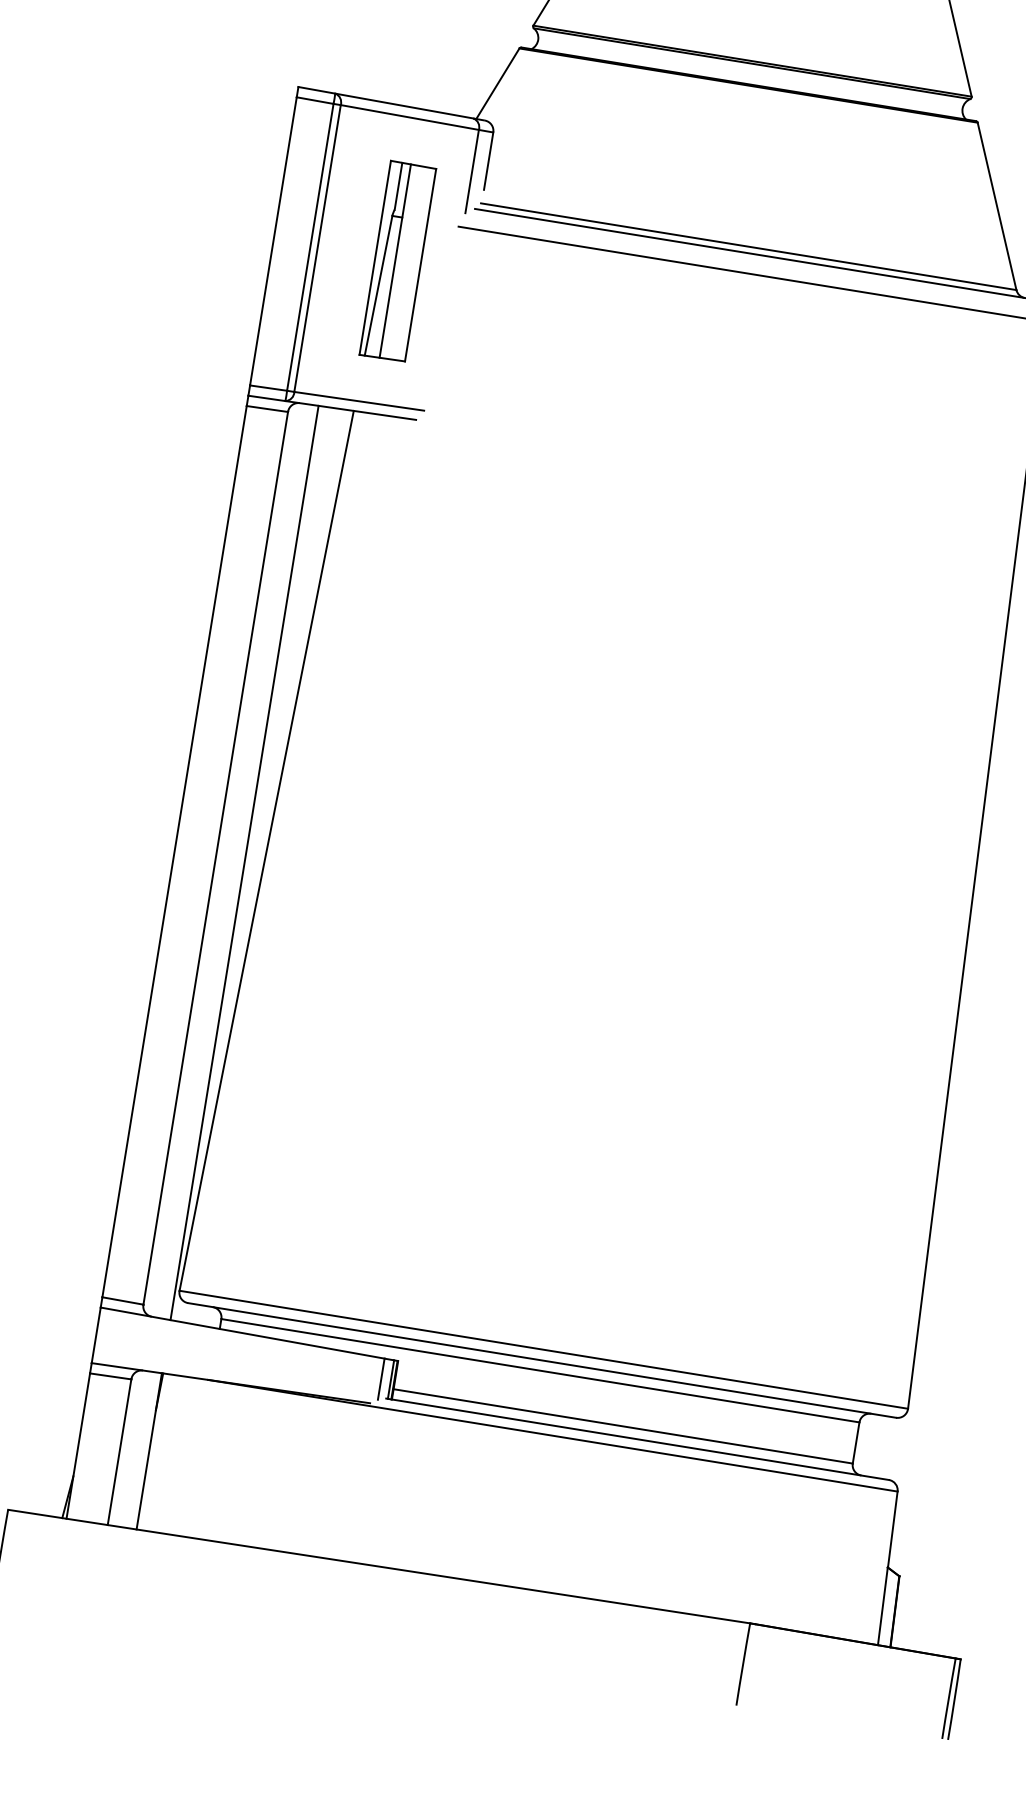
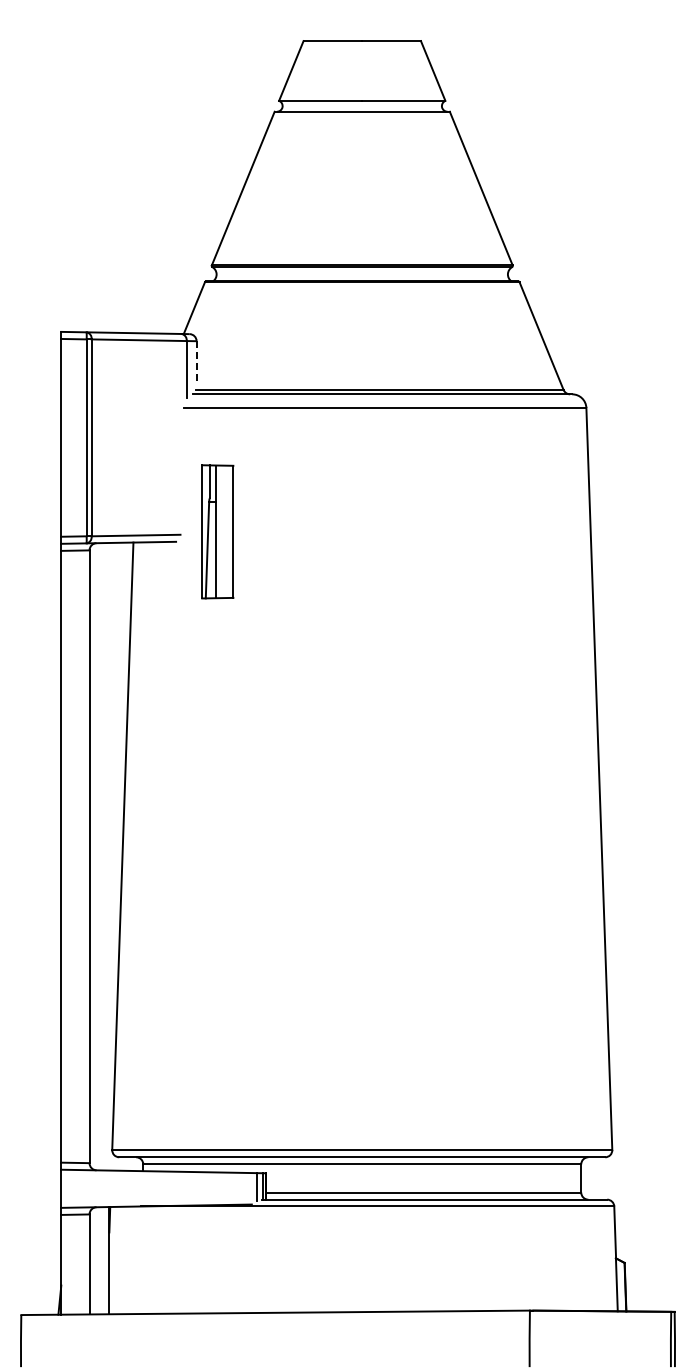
line: (488, 160) -> (196, 360), solid -> dashed
part: (397, 260) -> (217, 531), moved
line: (244, 862) -> (109, 856), removed

